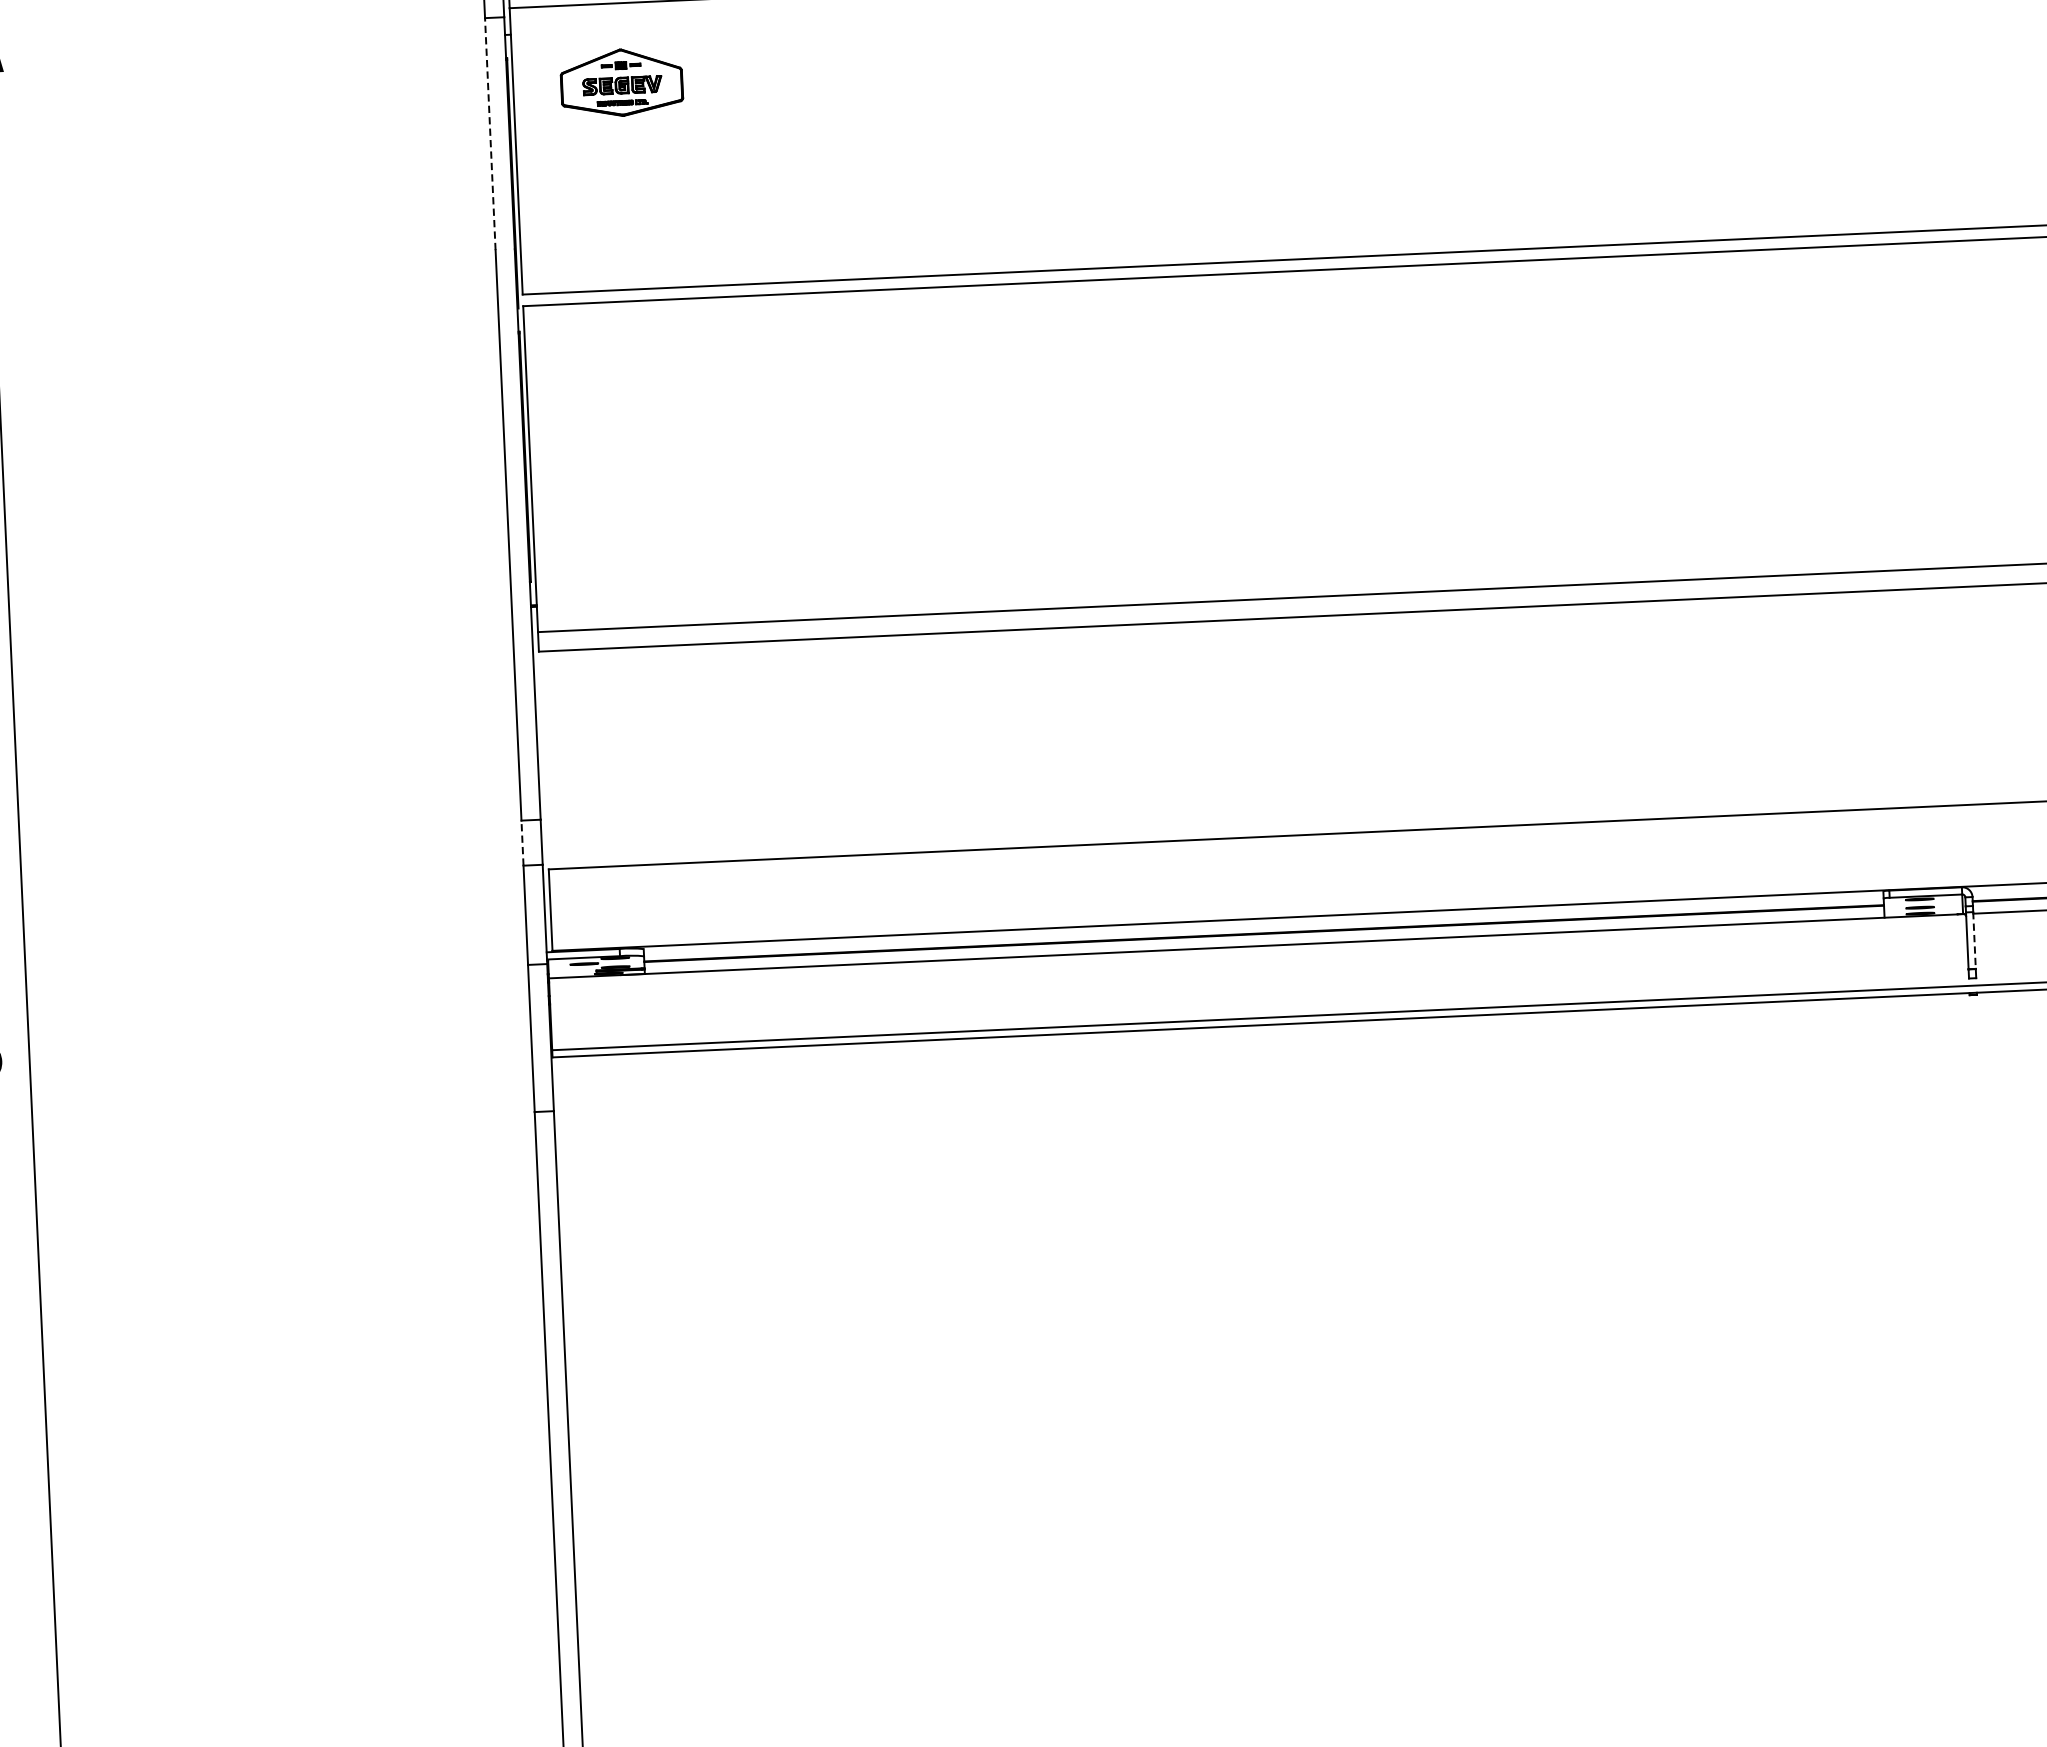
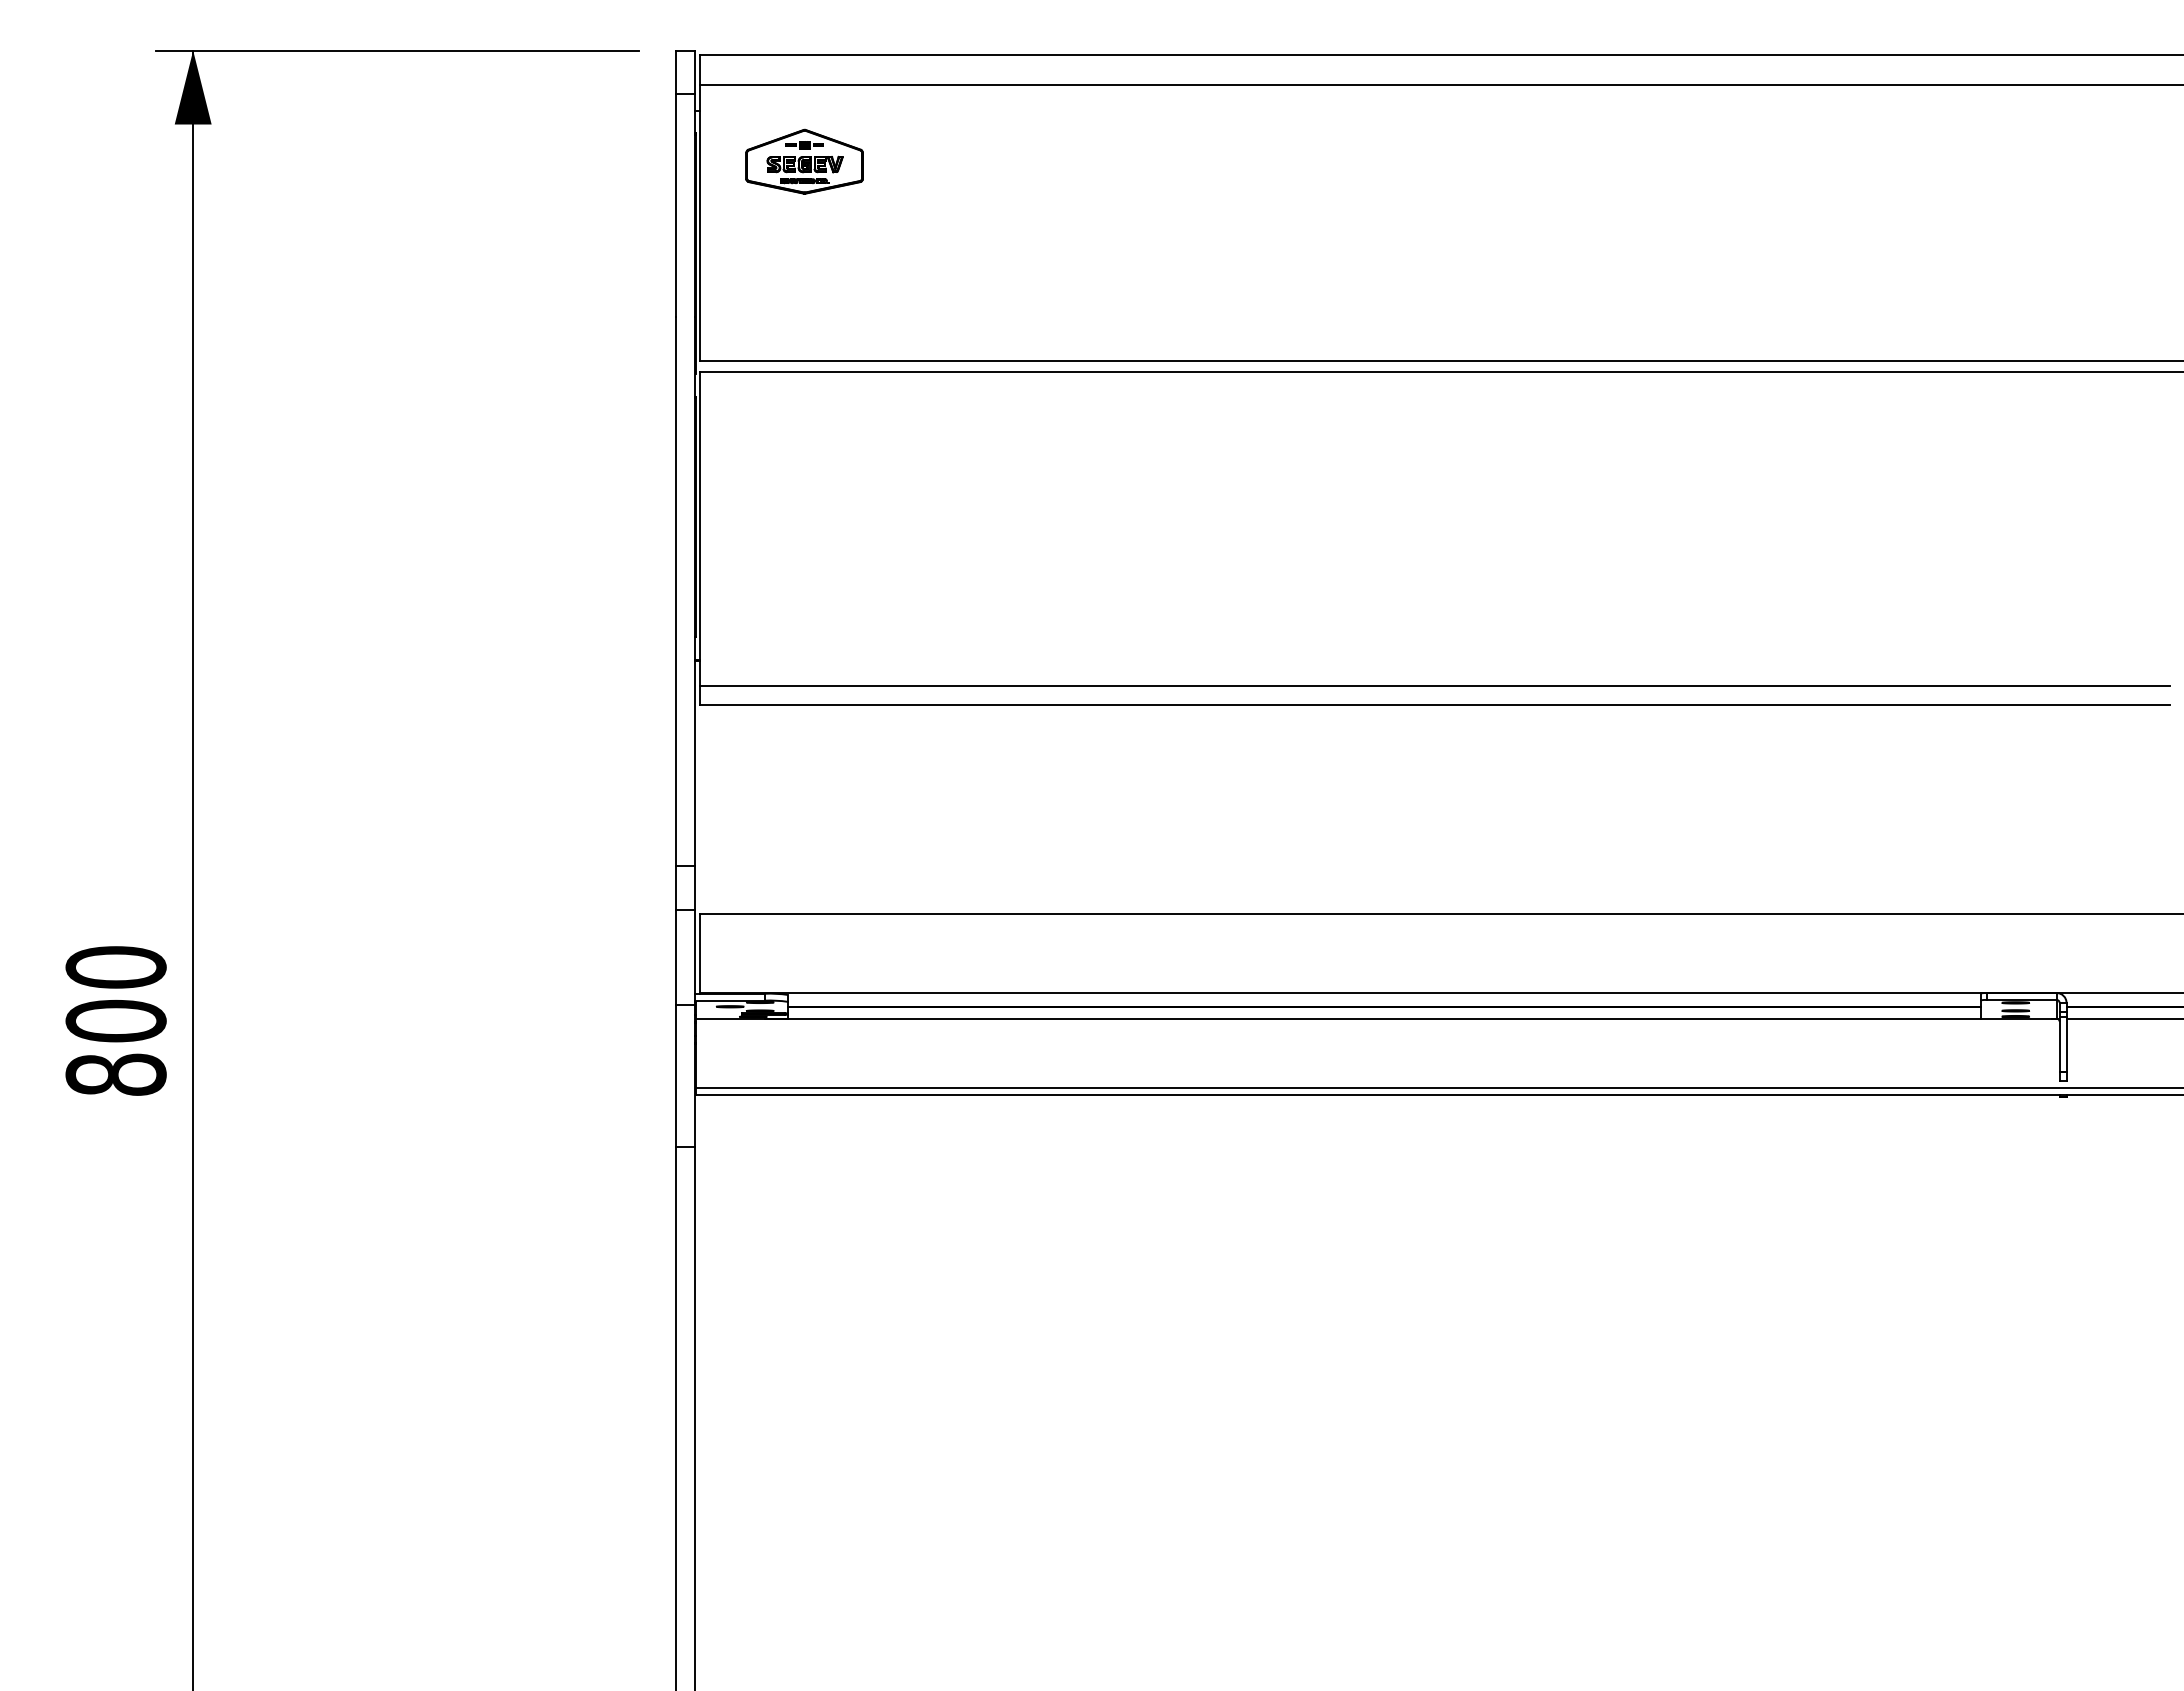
line: (490, 134) -> (676, 205), dashed -> solid
line: (522, 842) -> (676, 887), dashed -> solid
line: (1974, 941) -> (2066, 1045), dashed -> solid

